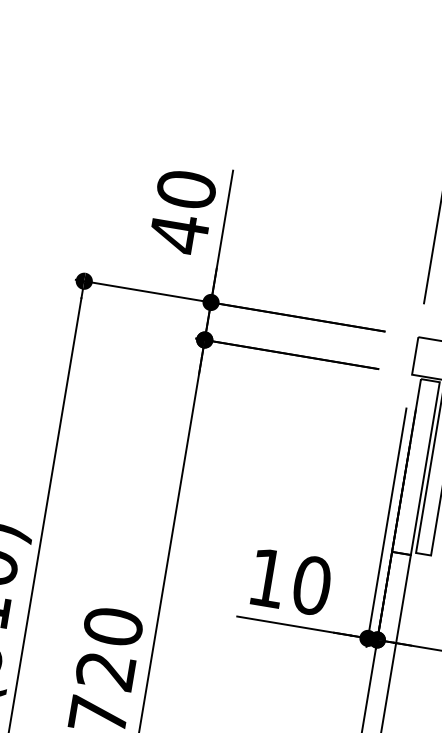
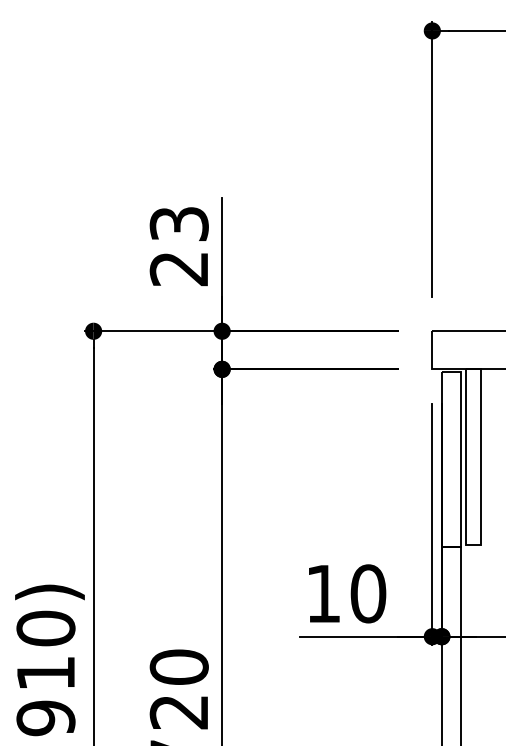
text: (182, 211) -> (178, 246), 40 -> 23

